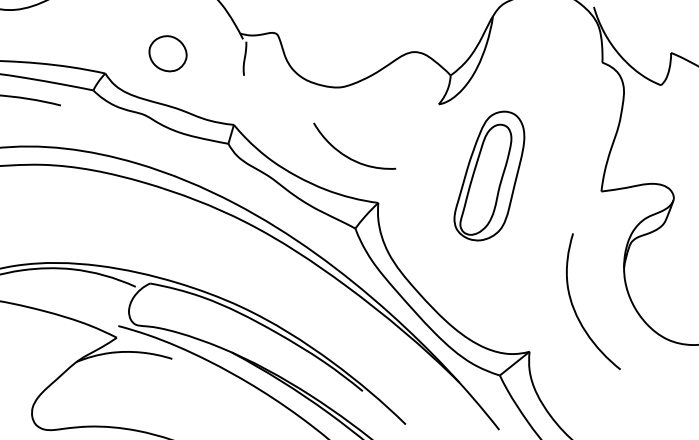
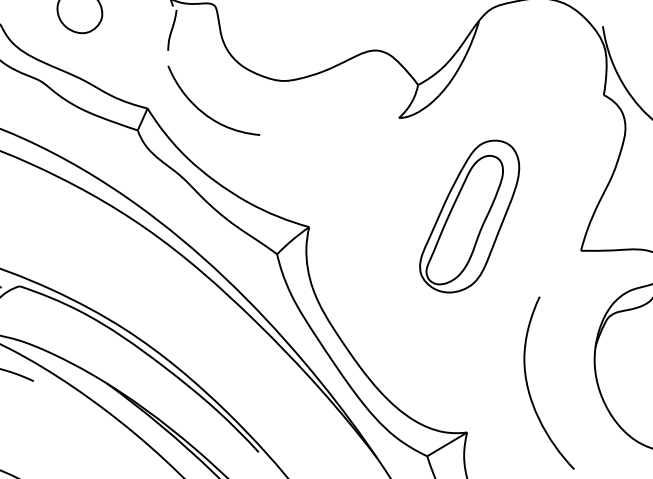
curve: (348, 156) -> (204, 112), moved
part: (489, 175) -> (470, 215), moved

